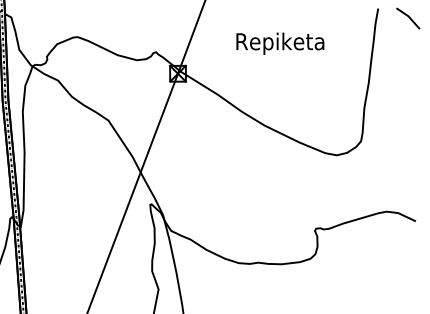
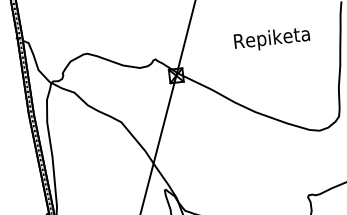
text: (280, 43) -> (272, 39), moved

